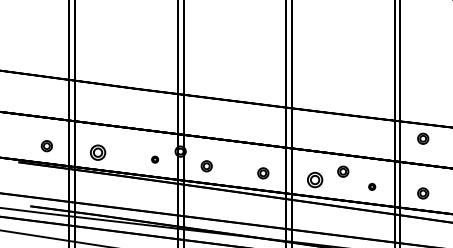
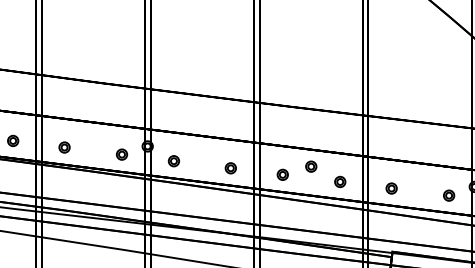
part: (423, 138) -> (391, 133), removed
part: (97, 152) -> (64, 147), size x0.71
part: (154, 159) -> (121, 154), size x1.67
part: (314, 179) -> (282, 174), size x0.71
part: (372, 186) -> (340, 181), size x1.67

